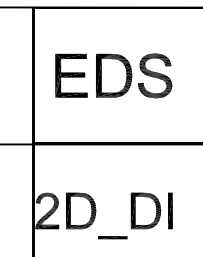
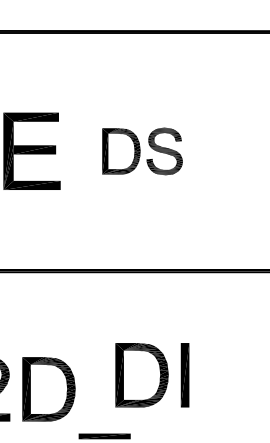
part: (134, 75) -> (142, 150), size x0.6
part: (151, 210) -> (151, 374), moved

